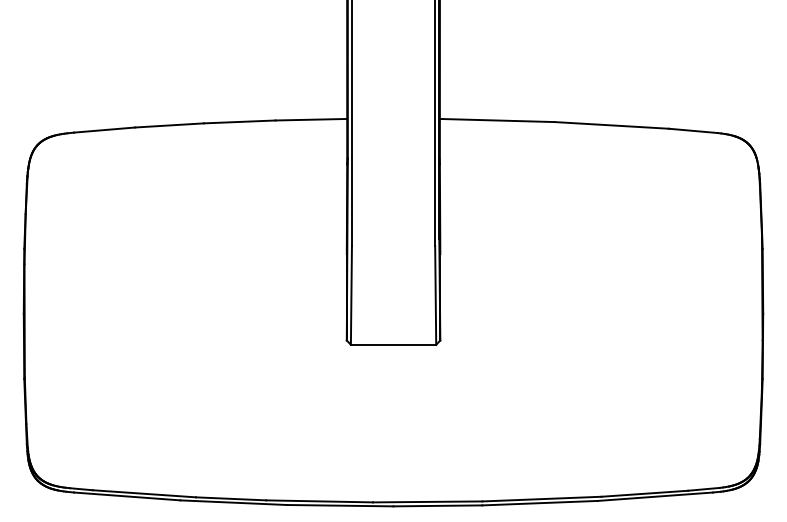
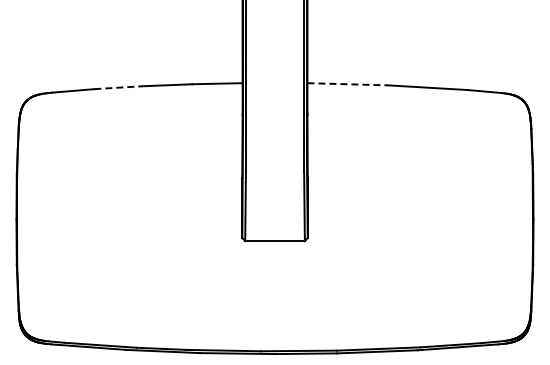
line: (498, 120) -> (348, 84), solid -> dashed
line: (169, 125) -> (118, 87), solid -> dashed

